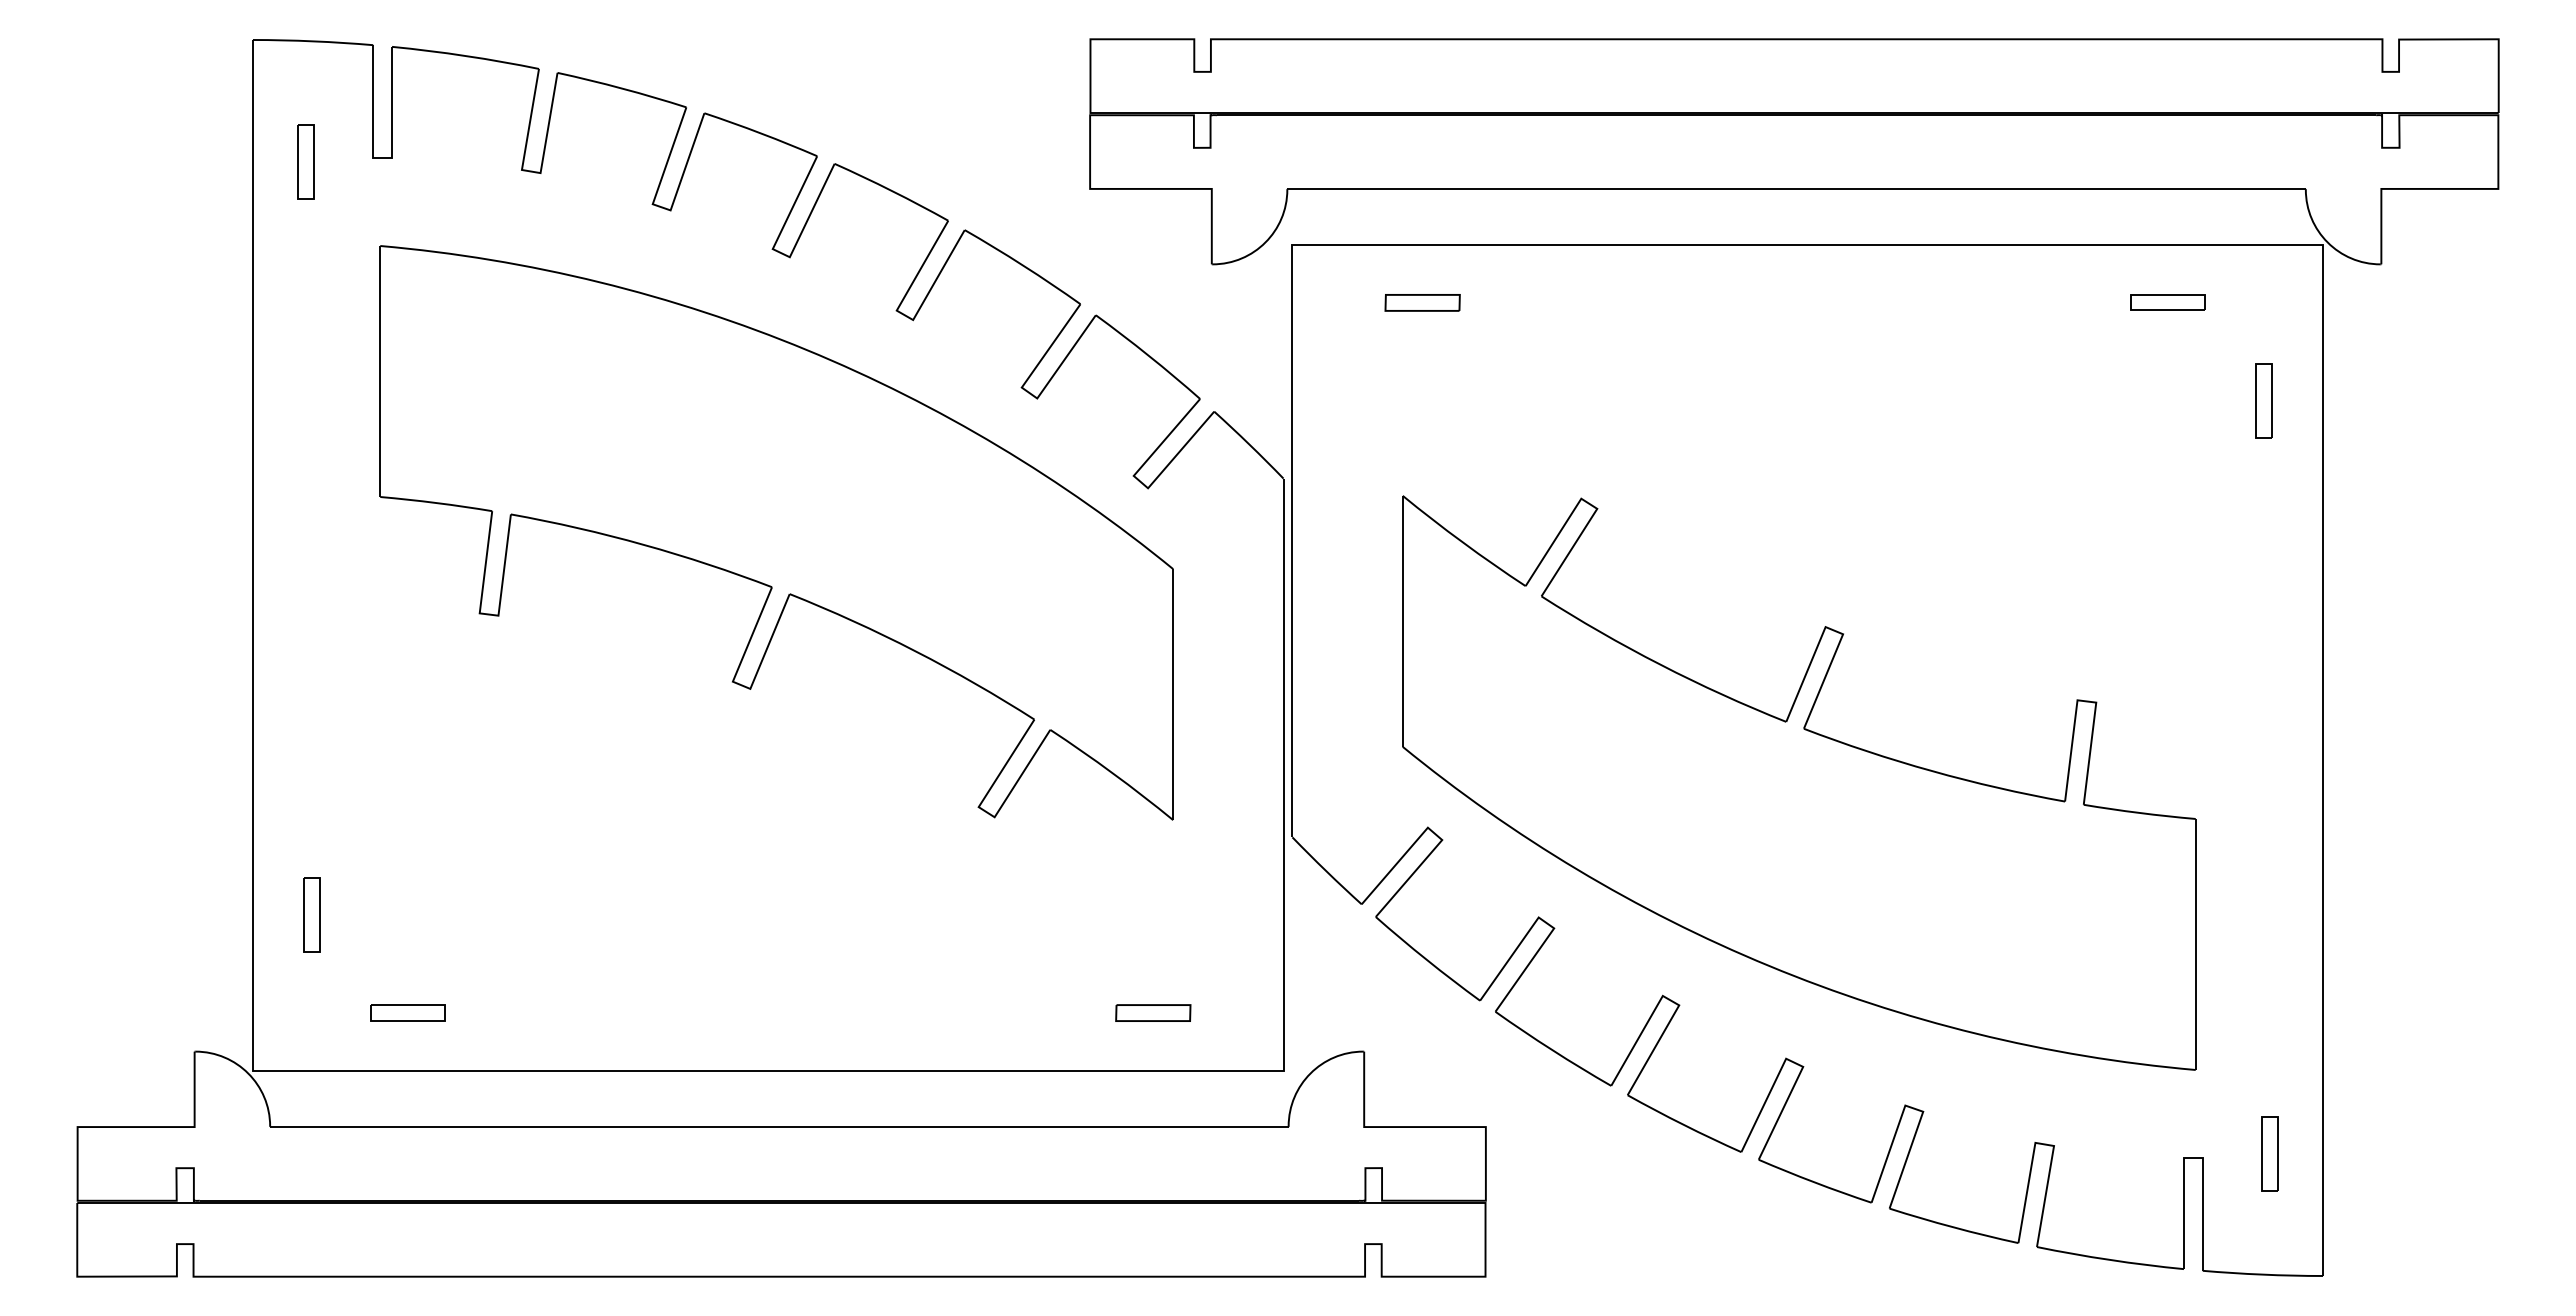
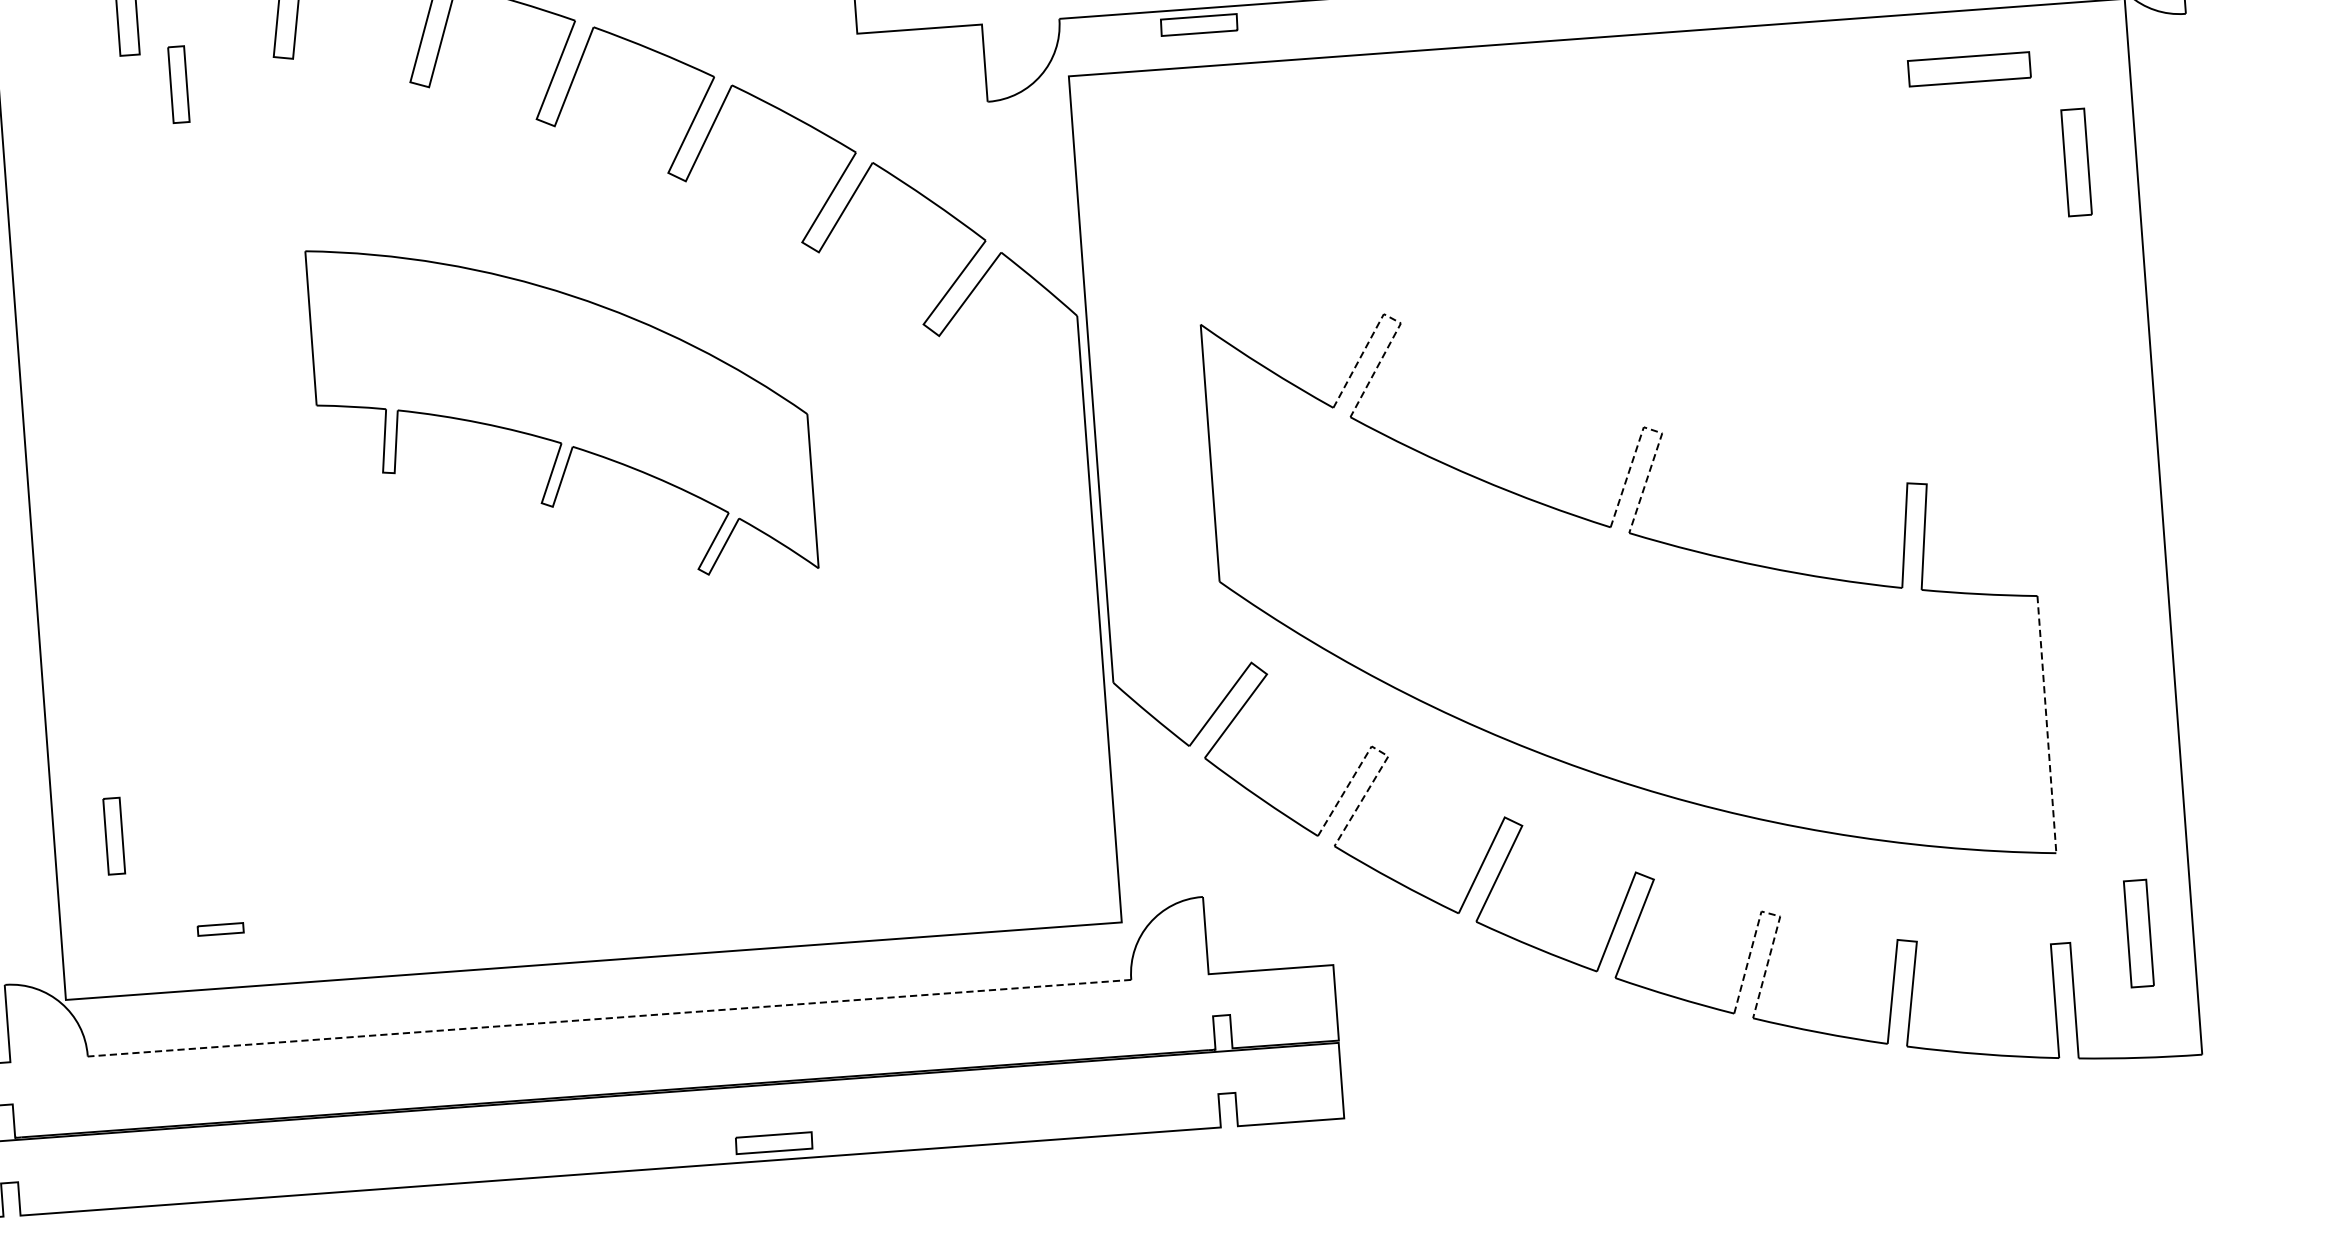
part: (305, 161) -> (178, 84), moved
part: (1422, 302) -> (1199, 24), moved
part: (2167, 302) -> (1969, 68), size x1.6
part: (2263, 400) -> (2075, 162), size x1.4
line: (1589, 504) -> (1392, 319), solid -> dashed
part: (776, 532) -> (561, 409), size x0.6
line: (1834, 630) -> (1653, 430), solid -> dashed
line: (1546, 923) -> (1380, 751), solid -> dashed
line: (2195, 944) -> (2046, 724), solid -> dashed
part: (407, 1012) -> (219, 928), size x0.6
part: (1153, 1012) -> (774, 1142), moved
line: (1914, 1108) -> (1771, 913), solid -> dashed
line: (778, 1127) -> (608, 1018), solid -> dashed
part: (2269, 1153) -> (2138, 933), size x1.4

